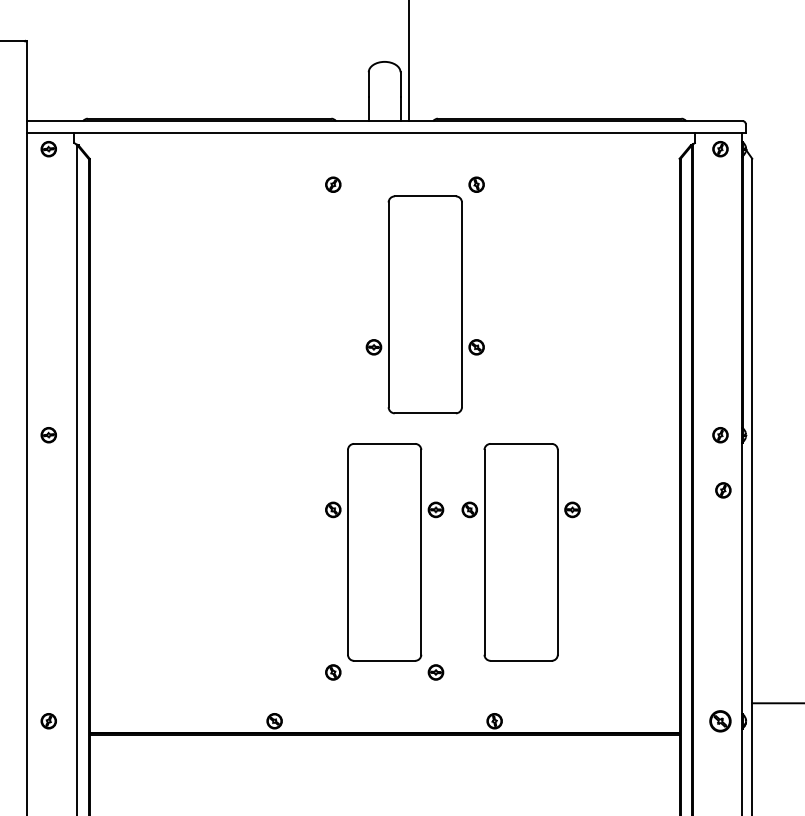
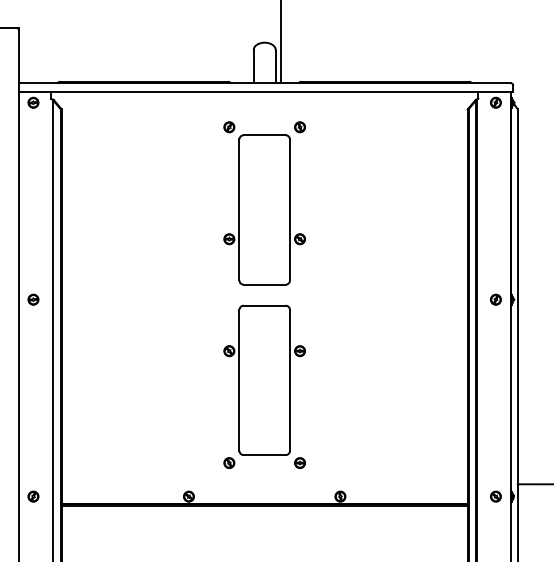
part: (425, 295) -> (264, 203), moved
part: (722, 490) -> (497, 337), removed
part: (520, 551) -> (358, 379), removed
part: (719, 720) -> (495, 496), size x0.71

